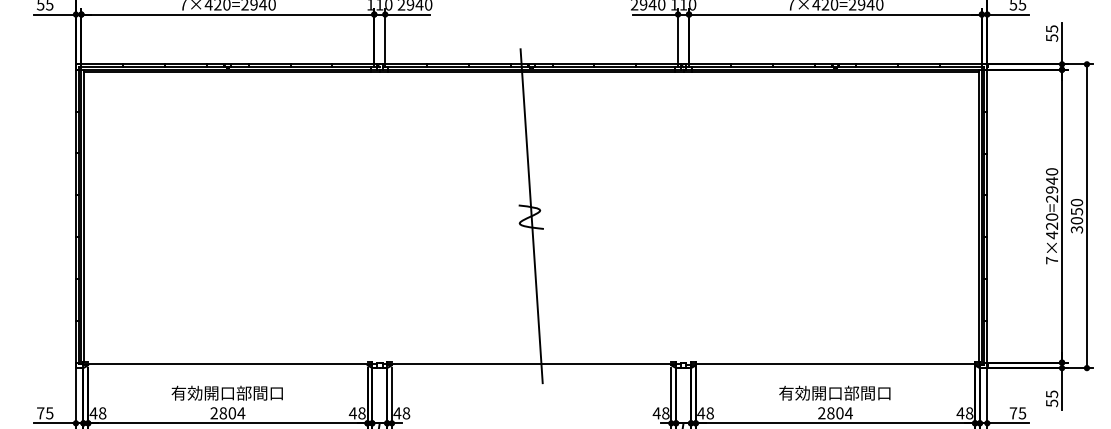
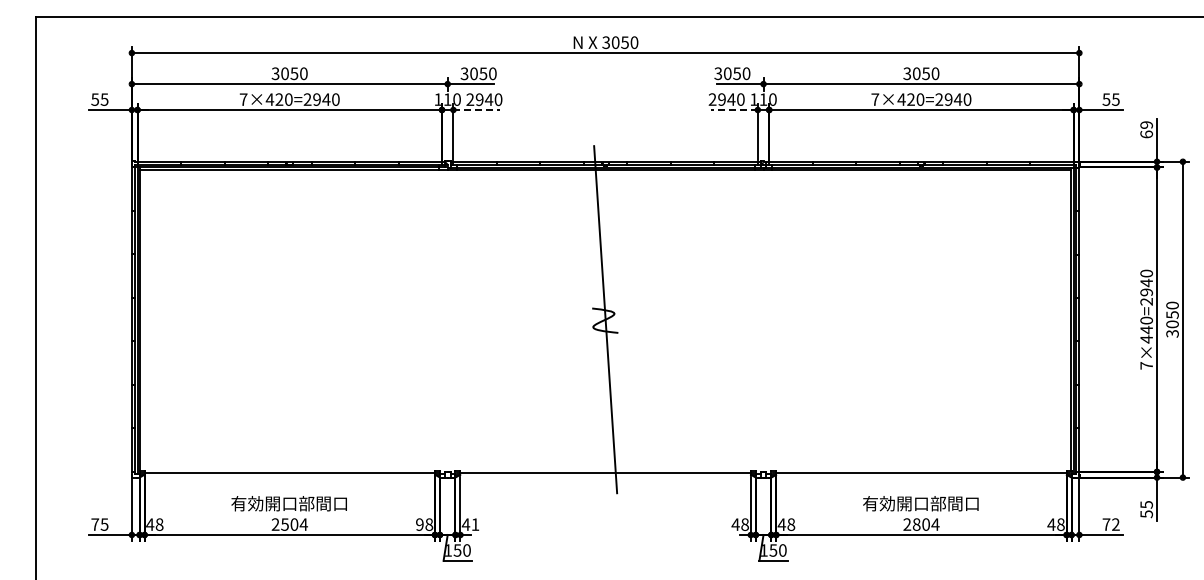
line: (408, 15) -> (477, 110), solid -> dashed
line: (655, 15) -> (734, 110), solid -> dashed
text: (1051, 33) -> (1146, 129), 55 -> 69
text: (1051, 225) -> (1146, 329), 7×420=2940 -> 7×440=2940
text: (222, 413) -> (284, 524), 2804 -> 2504
text: (352, 413) -> (419, 524), 48 -> 98
text: (406, 413) -> (475, 524), 48 -> 41
text: (1022, 413) -> (1115, 524), 75 -> 72

